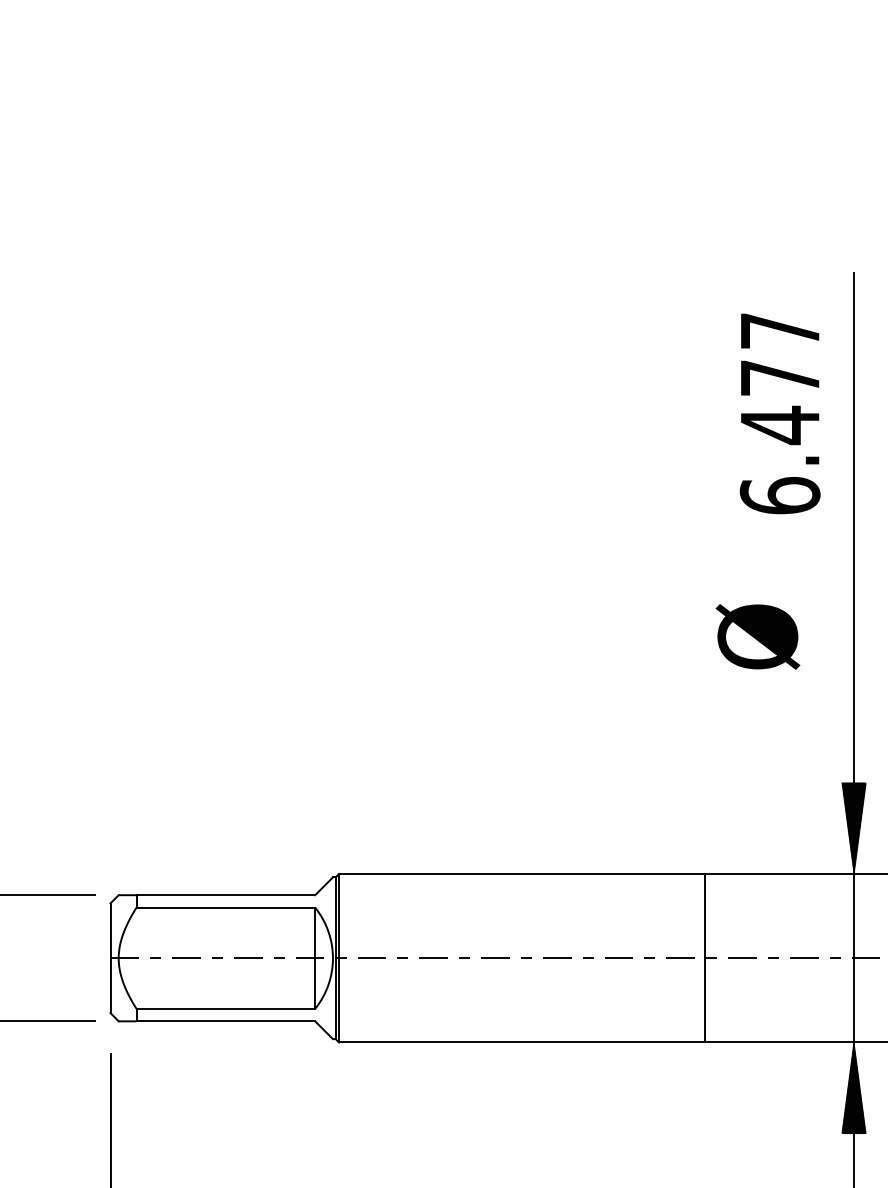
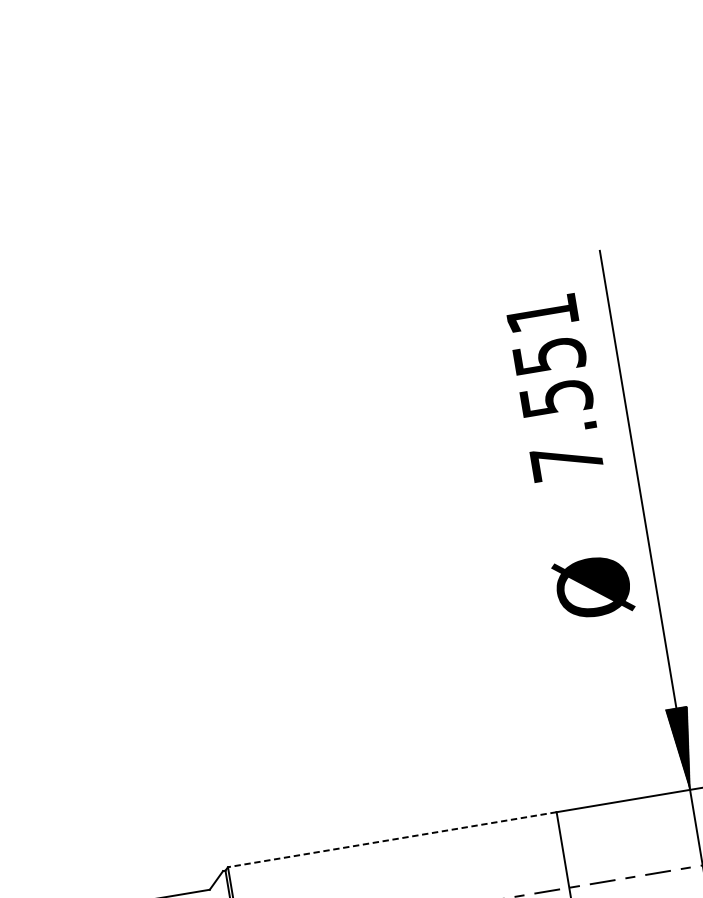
text: (779, 413) -> (554, 387), 6.477 -> 7.551
text: (757, 636) -> (592, 587), moved
line: (521, 874) -> (391, 840), solid -> dashed

